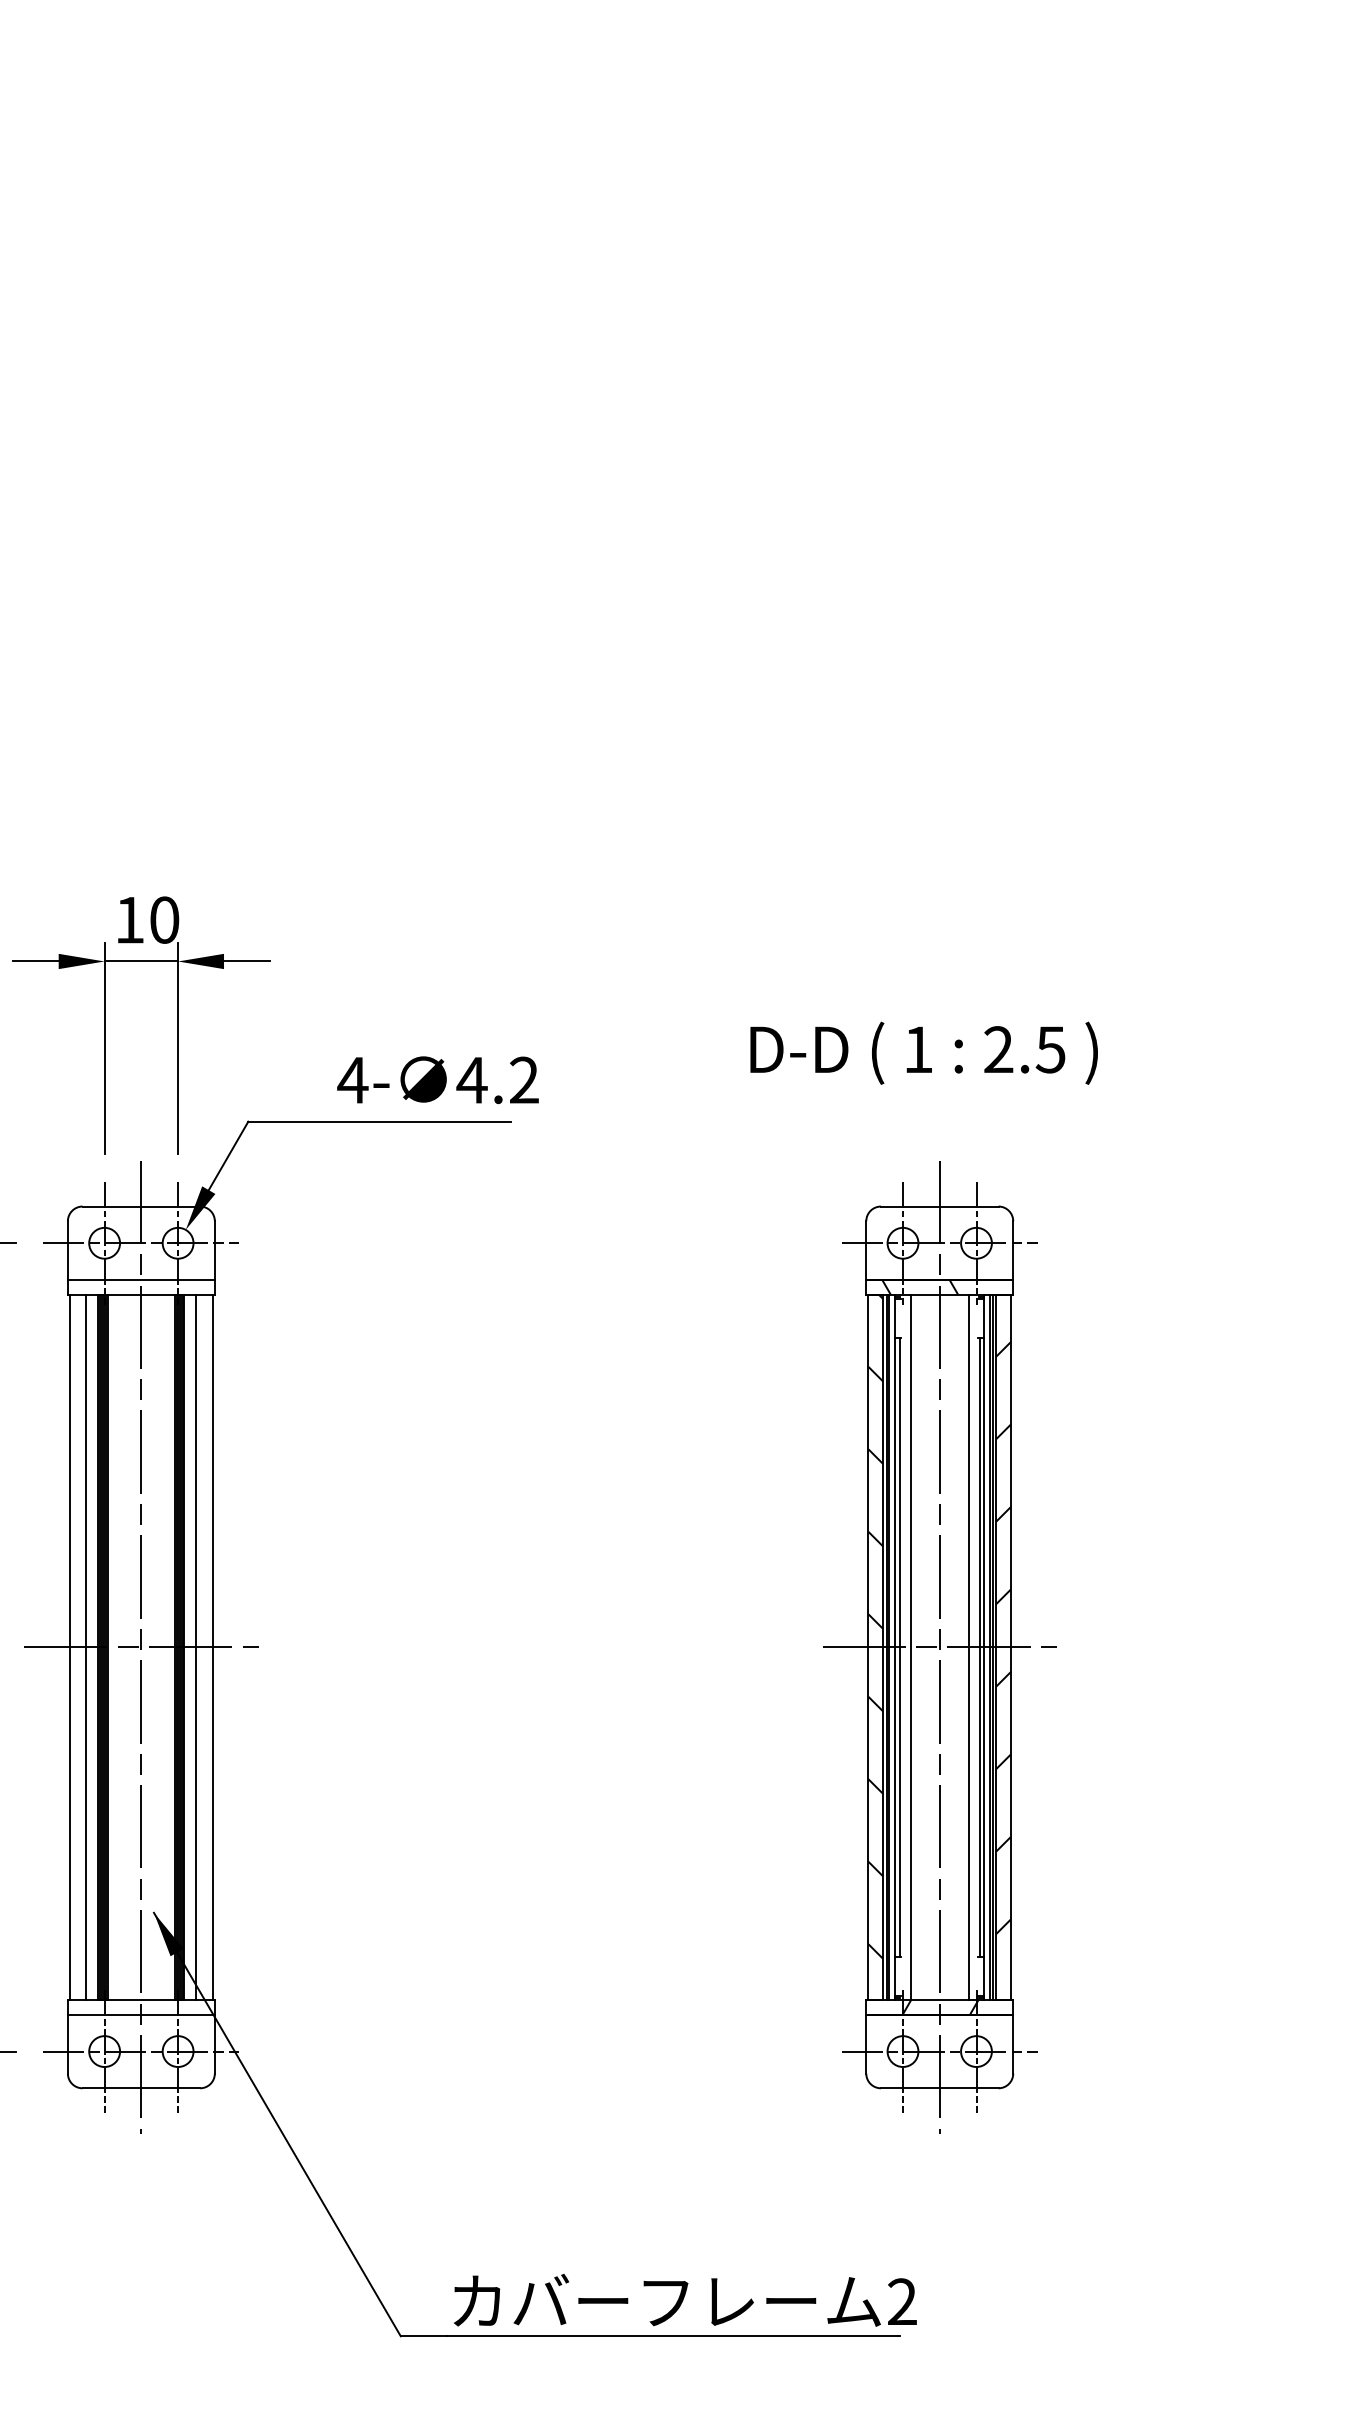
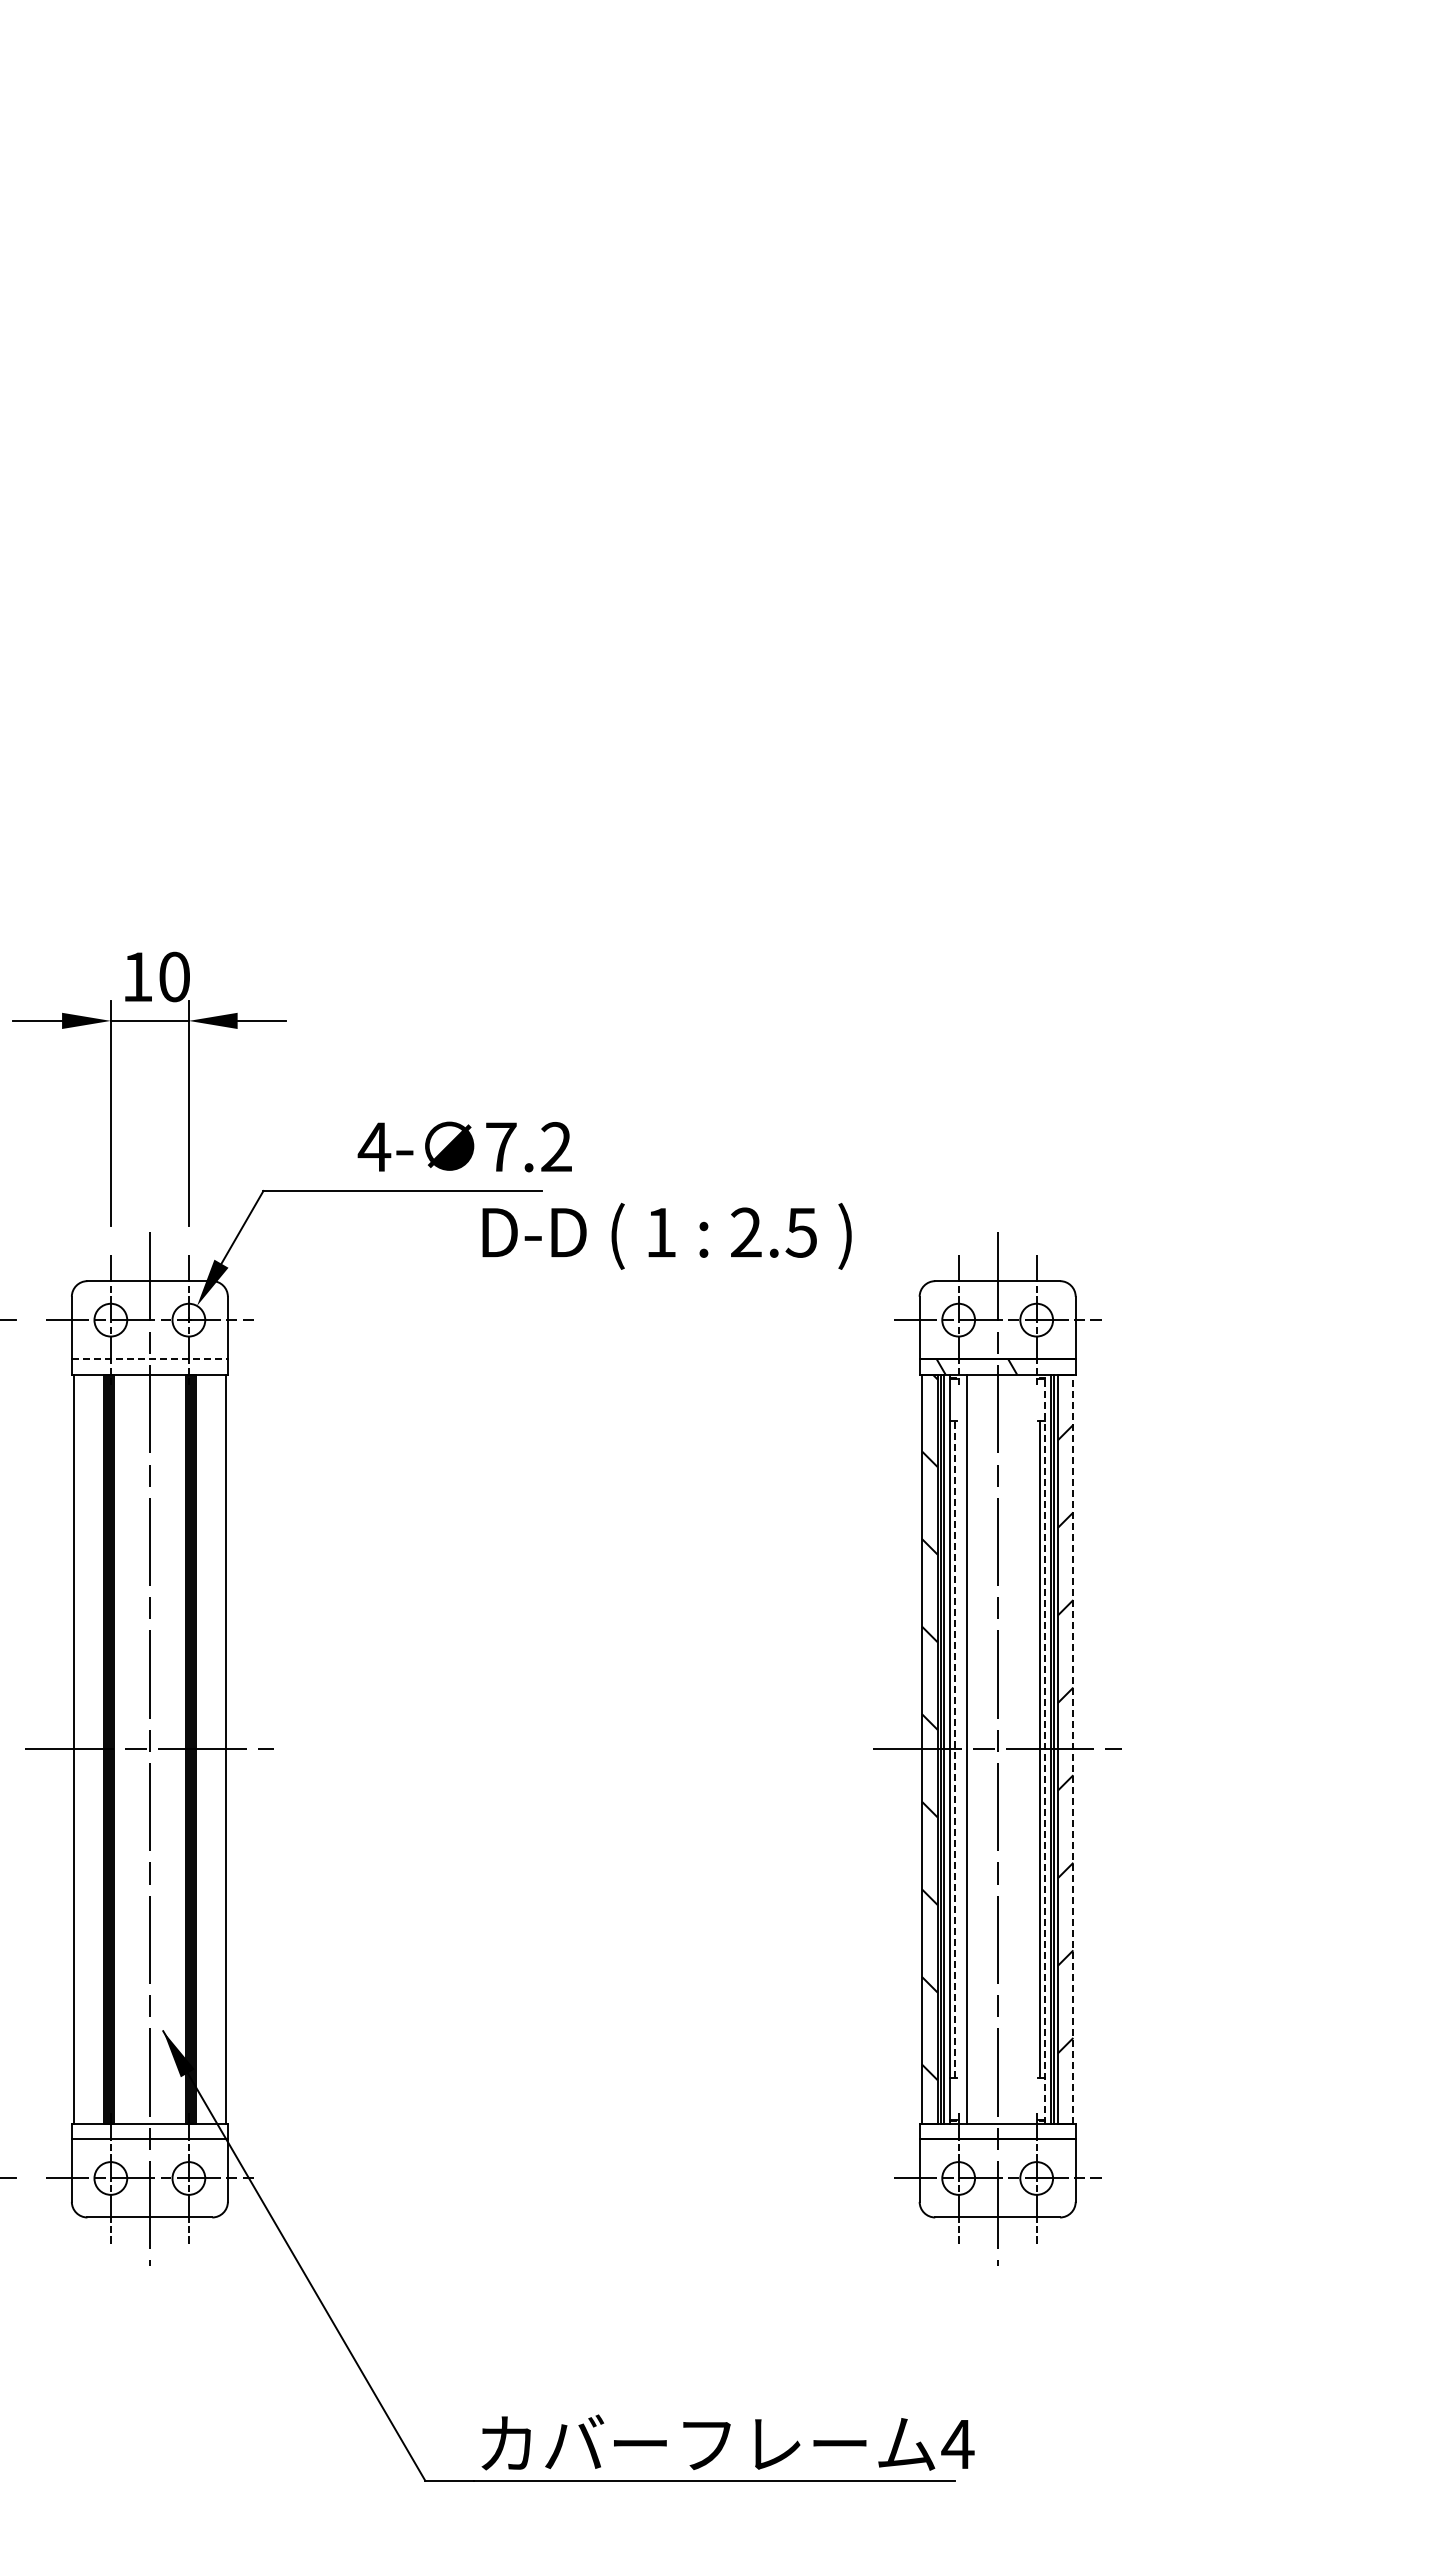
text: (923, 1052) -> (666, 1235), moved
text: (471, 1079) -> (500, 1146), 4.2 -> 7.2
line: (141, 1280) -> (150, 1359), solid -> dashed
line: (86, 1646) -> (91, 1748), removed
line: (196, 1646) -> (208, 1748), removed
line: (900, 1646) -> (955, 1748), solid -> dashed
line: (968, 1646) -> (1028, 1748), removed
line: (983, 1647) -> (1044, 1749), solid -> dashed
line: (1011, 1647) -> (1073, 1749), solid -> dashed
hatch: (940, 2007) -> (998, 2131), removed
text: (901, 2301) -> (957, 2443), 2 -> 4

